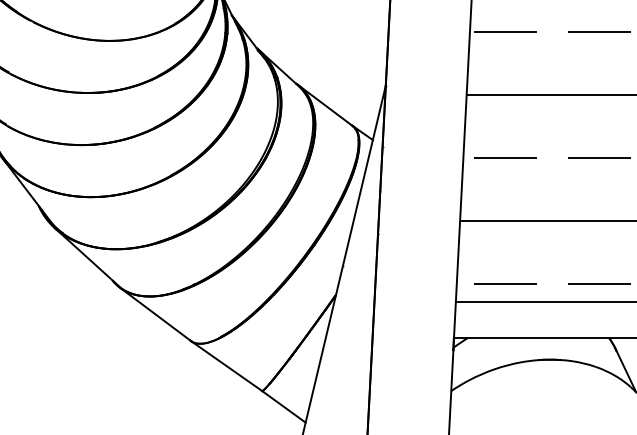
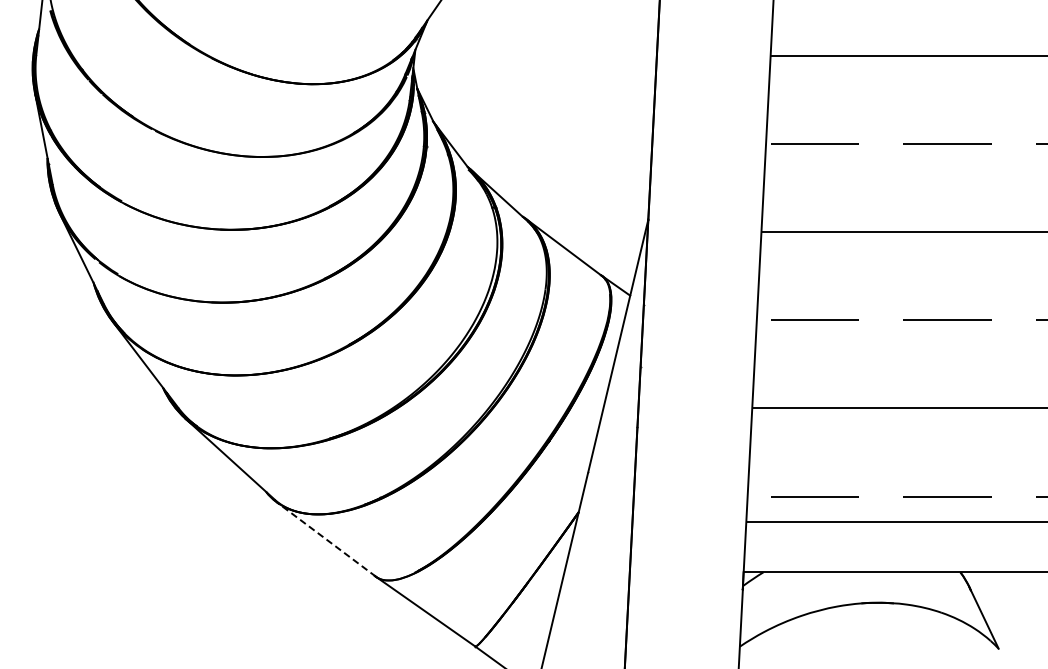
line: (154, 314) -> (325, 539), solid -> dashed

